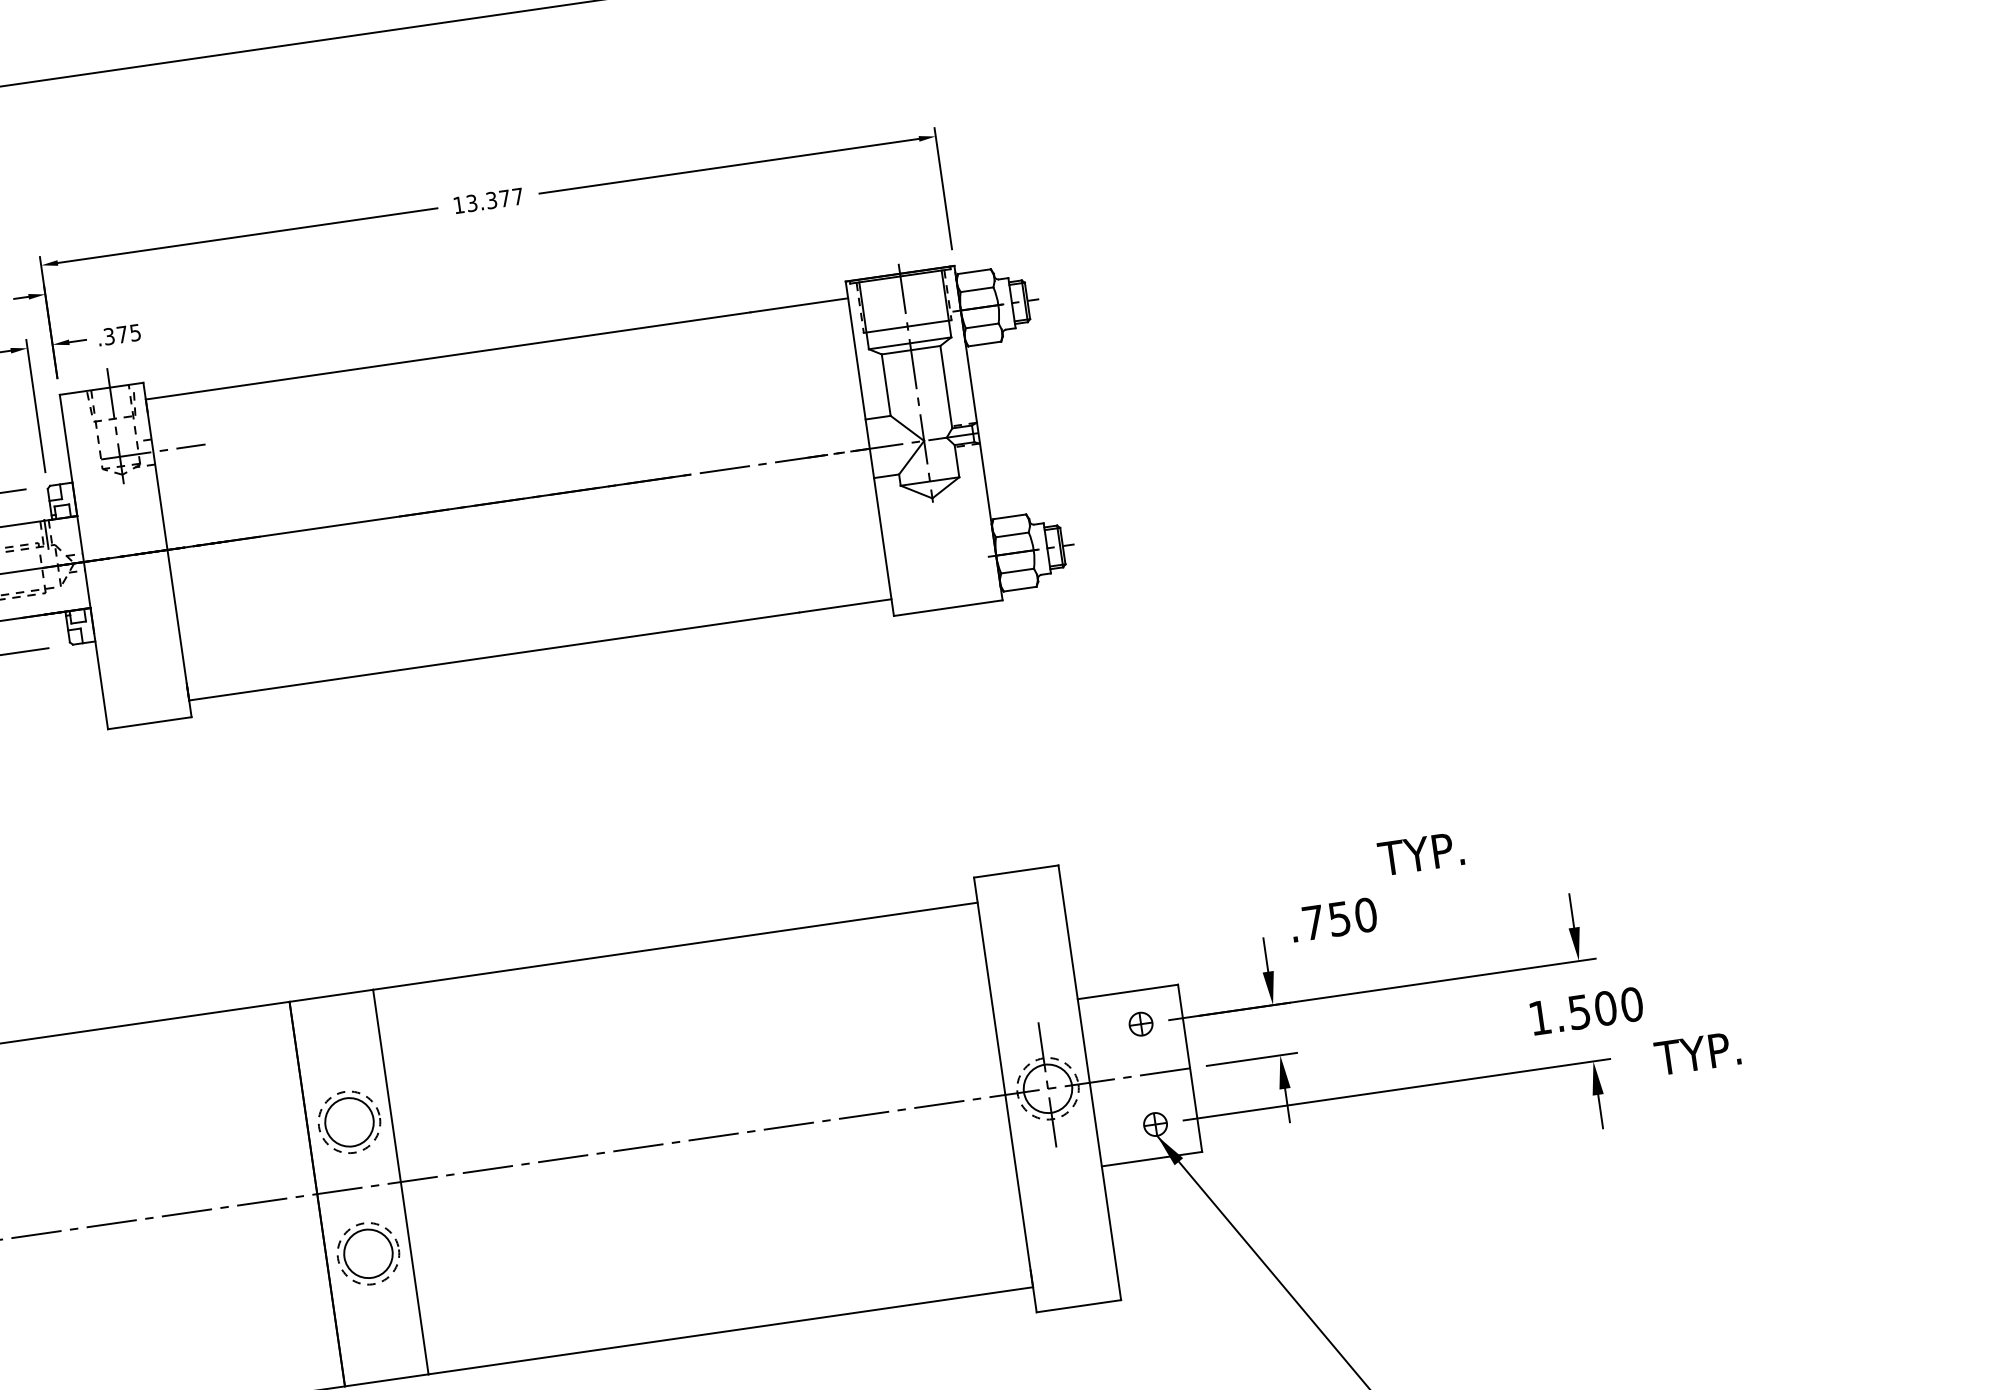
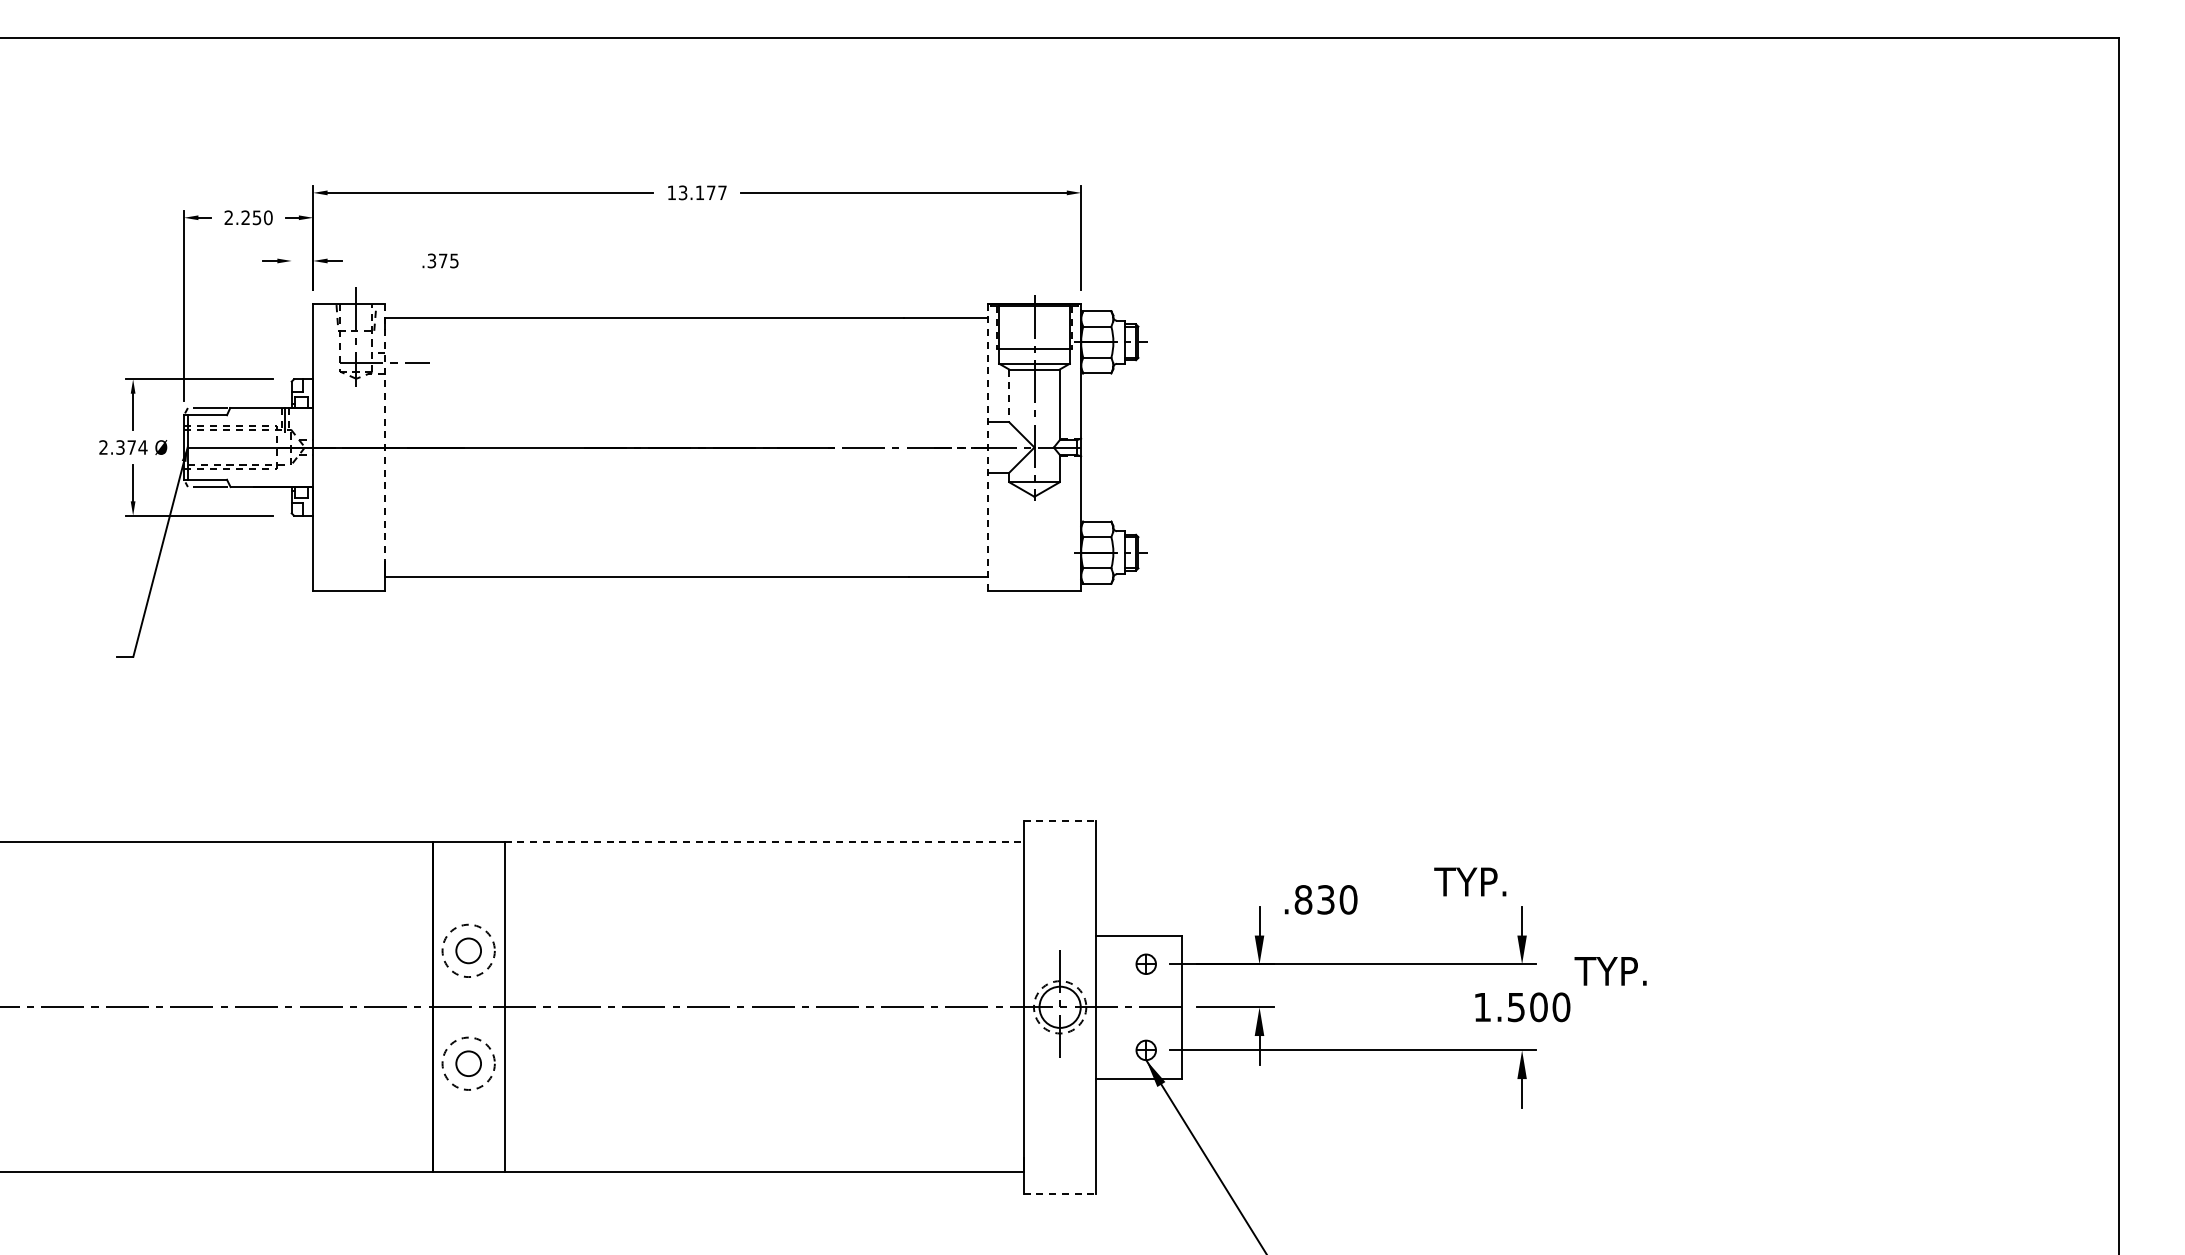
text: (491, 200) -> (699, 192), 13.377 -> 13.177
text: (119, 334) -> (440, 260), moved
line: (886, 385) -> (1009, 396), solid -> dashed
line: (35, 406) -> (291, 310), removed
line: (869, 448) -> (987, 447), solid -> dashed
line: (166, 541) -> (385, 440), solid -> dashed
text: (1421, 853) -> (1470, 881), moved
line: (1017, 871) -> (1060, 820), solid -> dashed
text: (1326, 920) -> (1314, 899), .750 -> .830
line: (675, 946) -> (764, 842), solid -> dashed
text: (1697, 1053) -> (1610, 971), moved
circle: (349, 1121) -> (468, 950), size x0.6
circle: (368, 1253) -> (468, 1063), size x0.6
line: (1079, 1305) -> (1060, 1193), solid -> dashed

